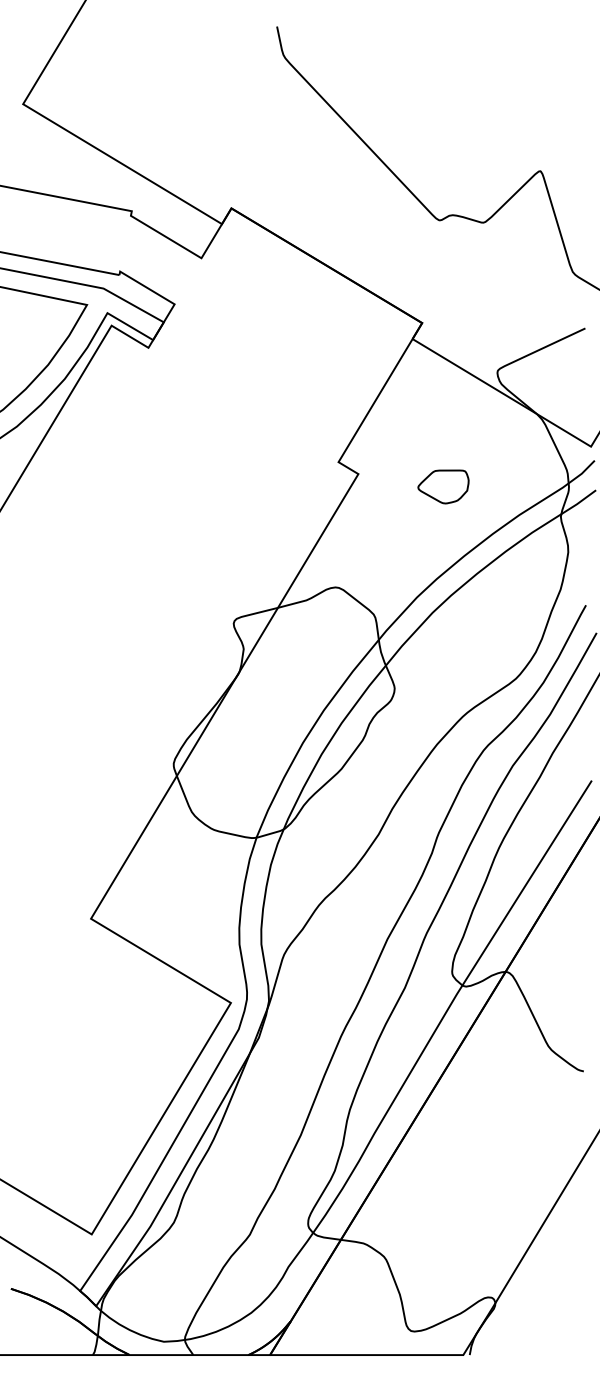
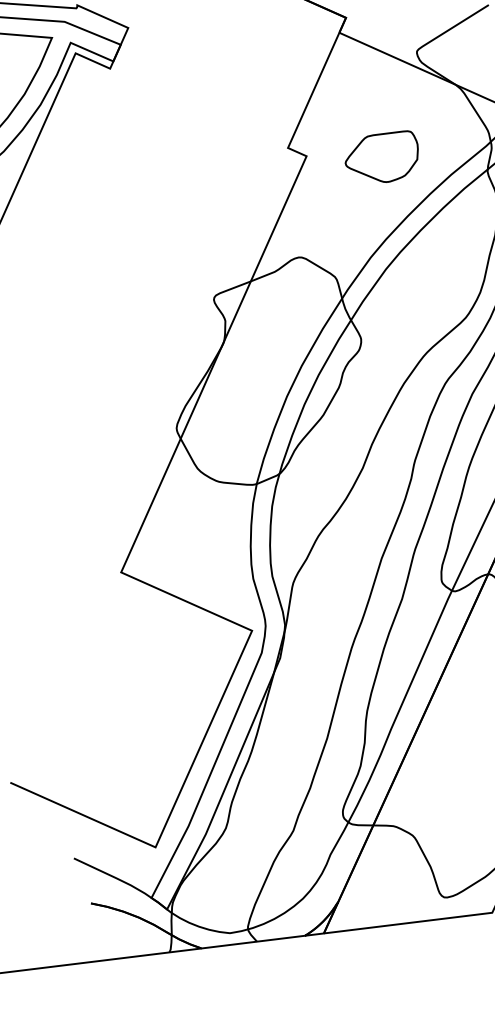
part: (443, 486) -> (382, 157), size x1.67

